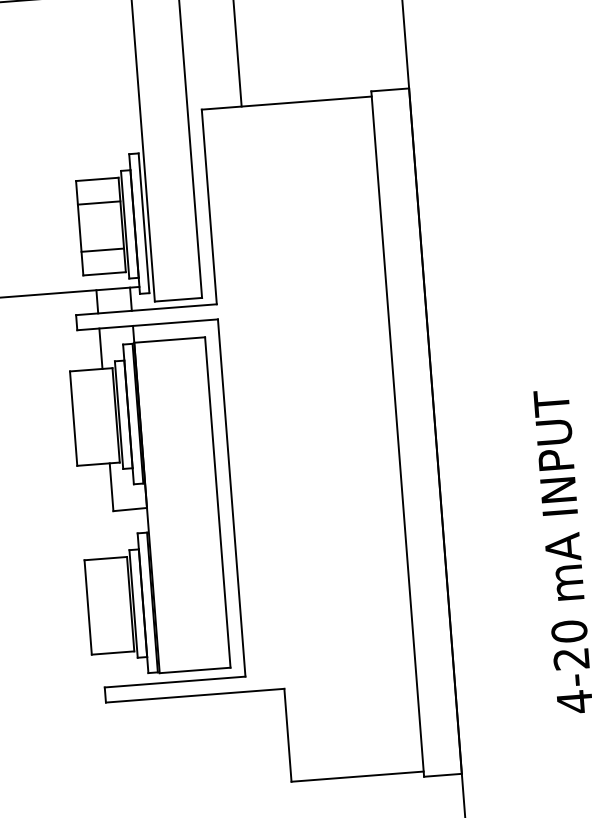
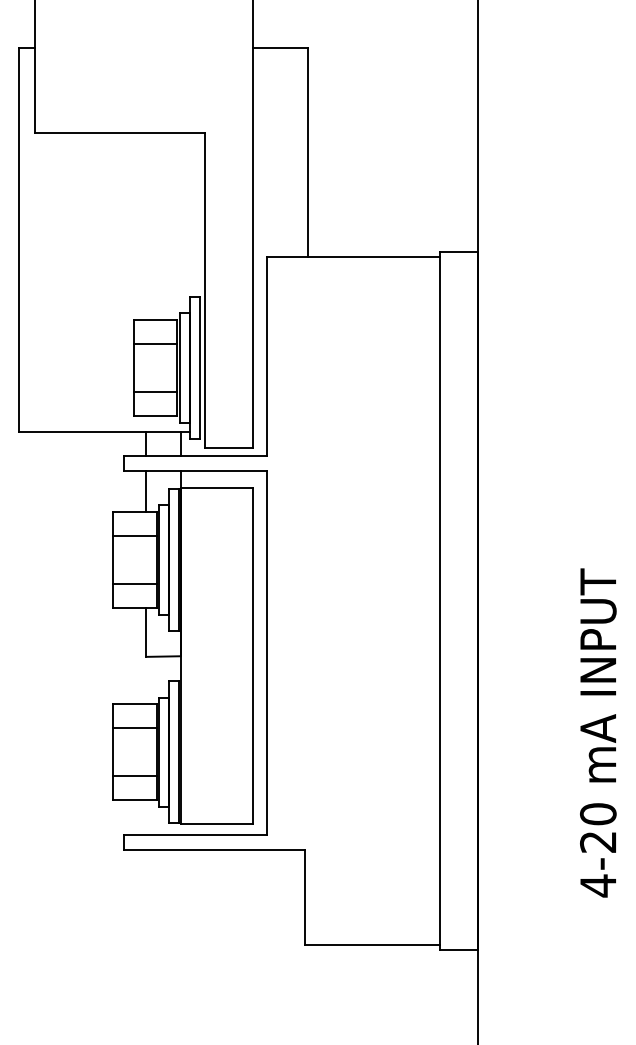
line: (92, 393) -> (134, 536), added
line: (96, 440) -> (134, 584), added
line: (107, 582) -> (134, 728), added
line: (110, 629) -> (134, 776), added

